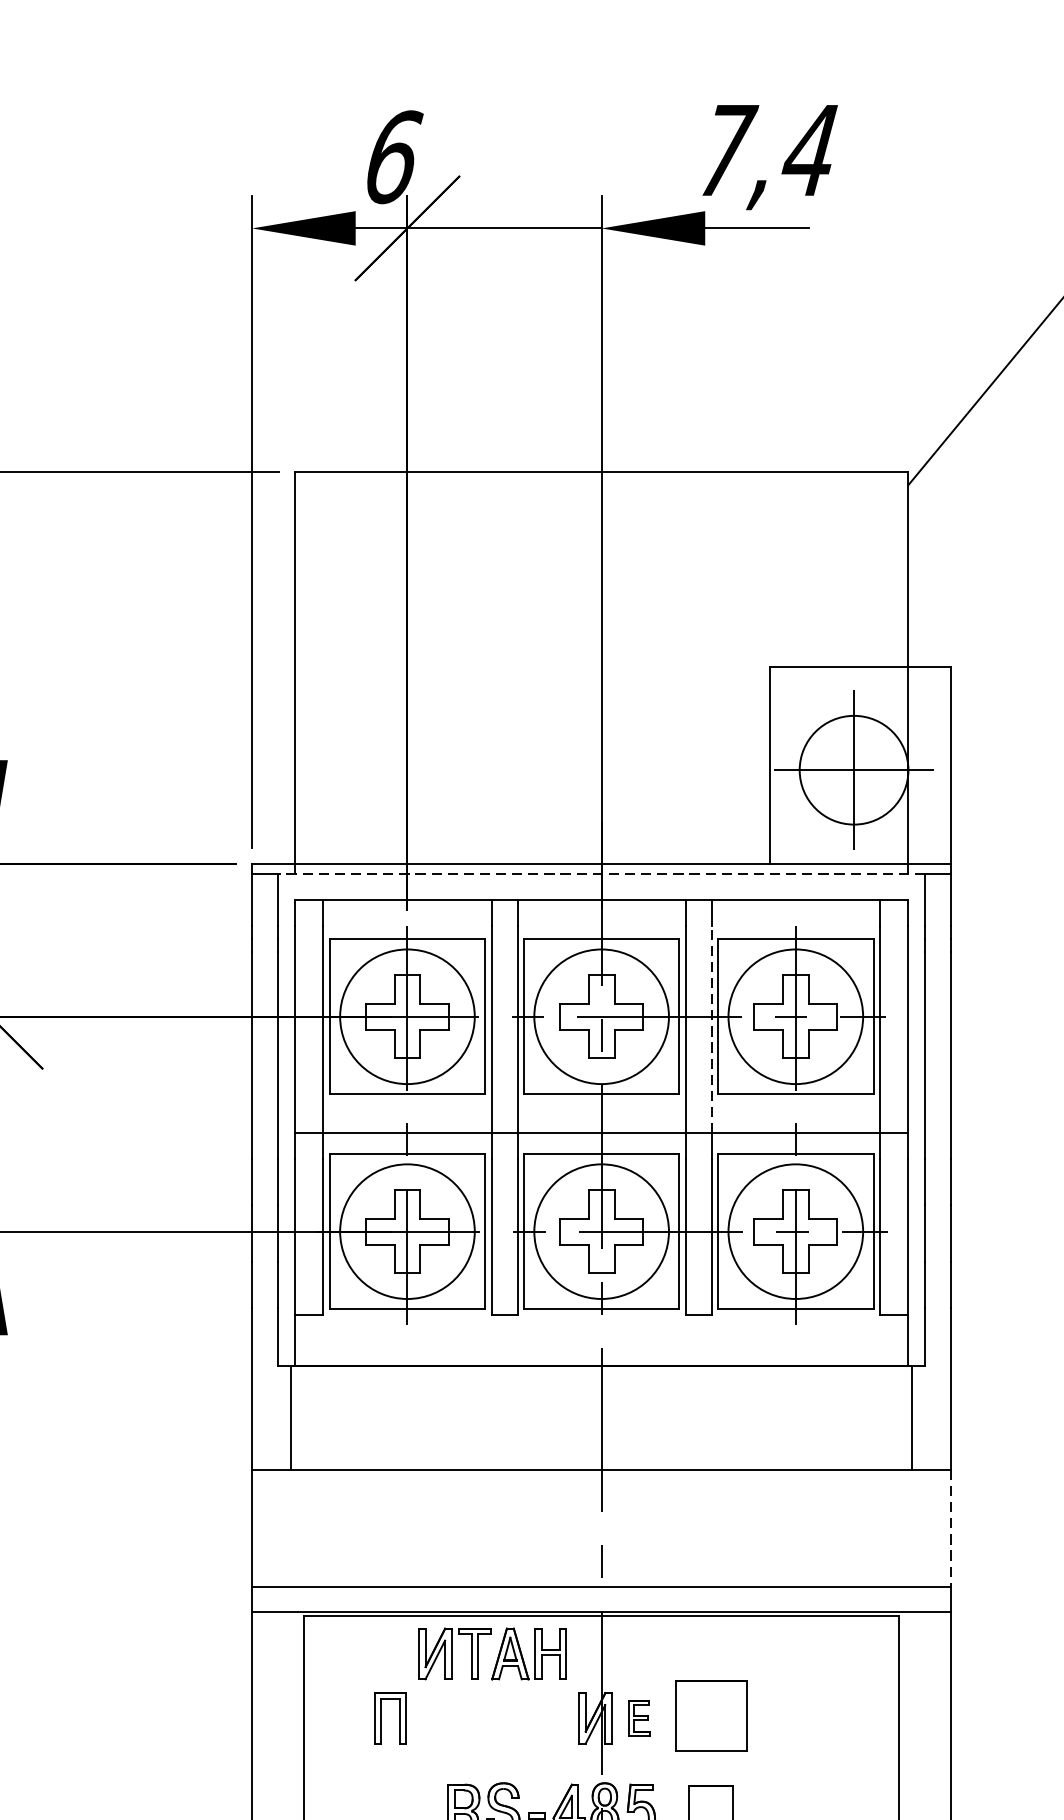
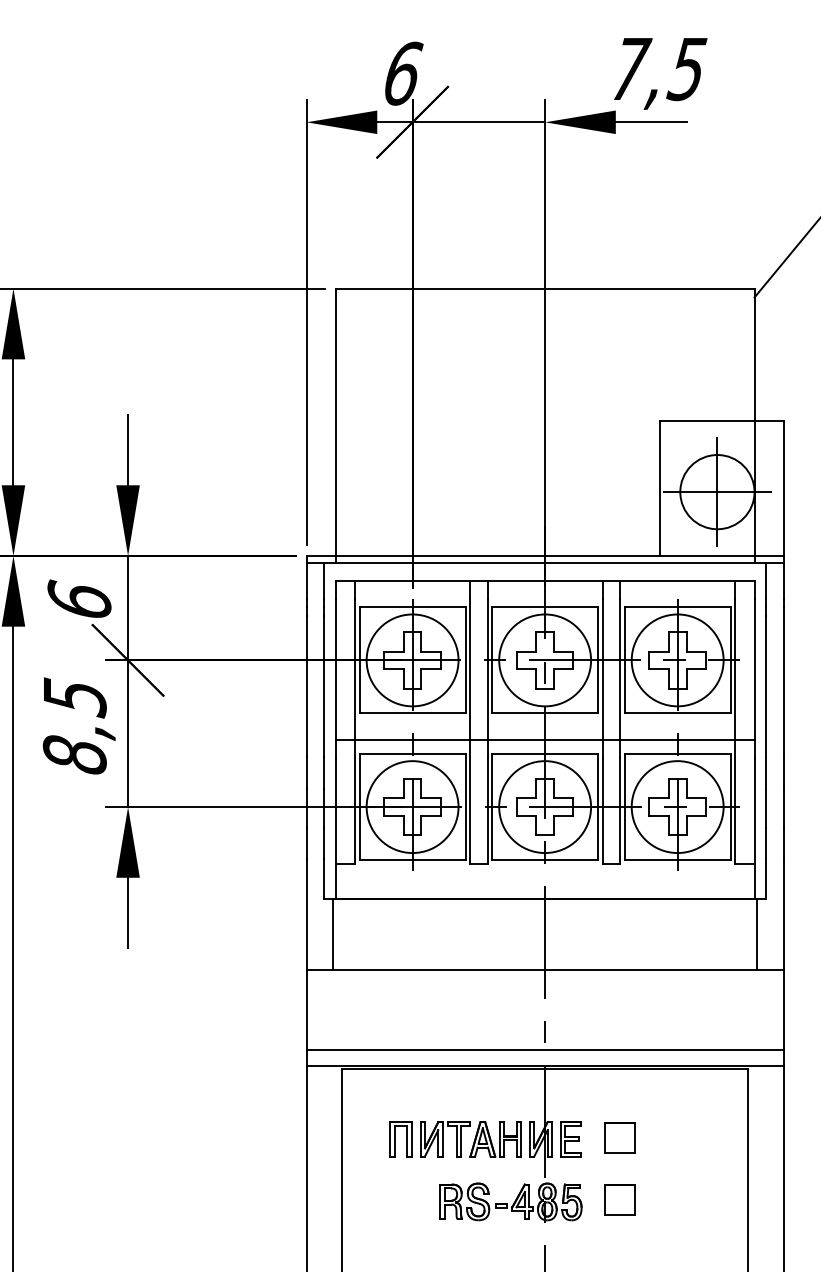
text: (808, 151) -> (686, 69), 7,4 -> 7,5
line: (602, 874) -> (545, 563), dashed -> solid
line: (712, 1030) -> (620, 669), dashed -> solid
line: (950, 1528) -> (783, 1009), dashed -> solid
part: (492, 1654) -> (470, 1139), moved
part: (710, 1715) -> (619, 1137), size x0.62
part: (638, 1718) -> (570, 1139), size x1.43

